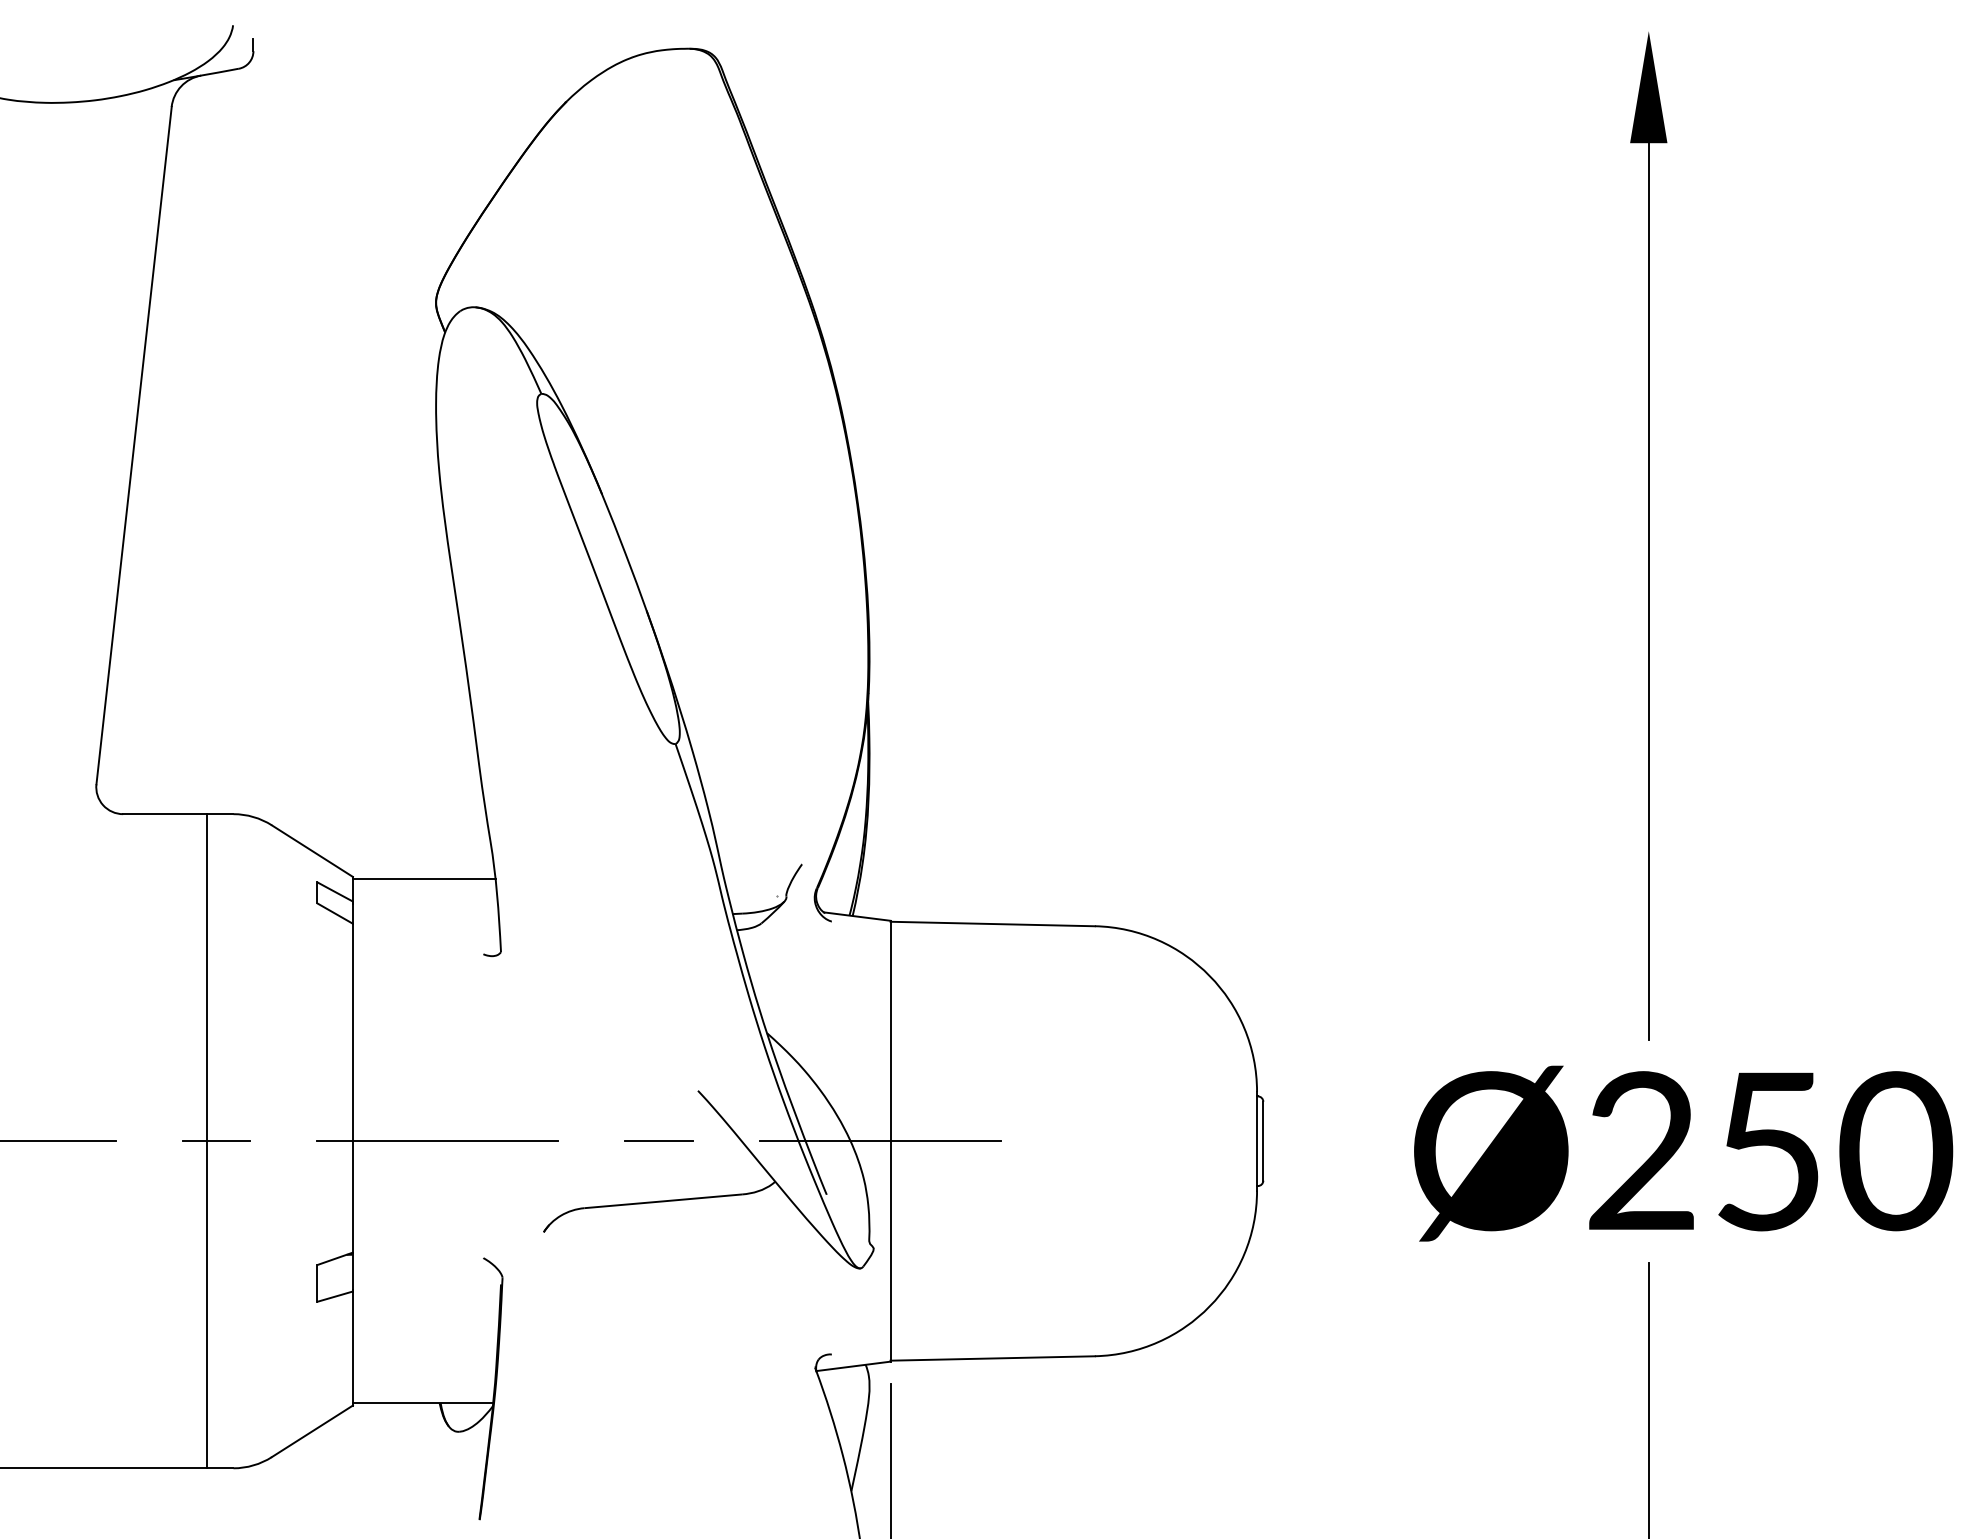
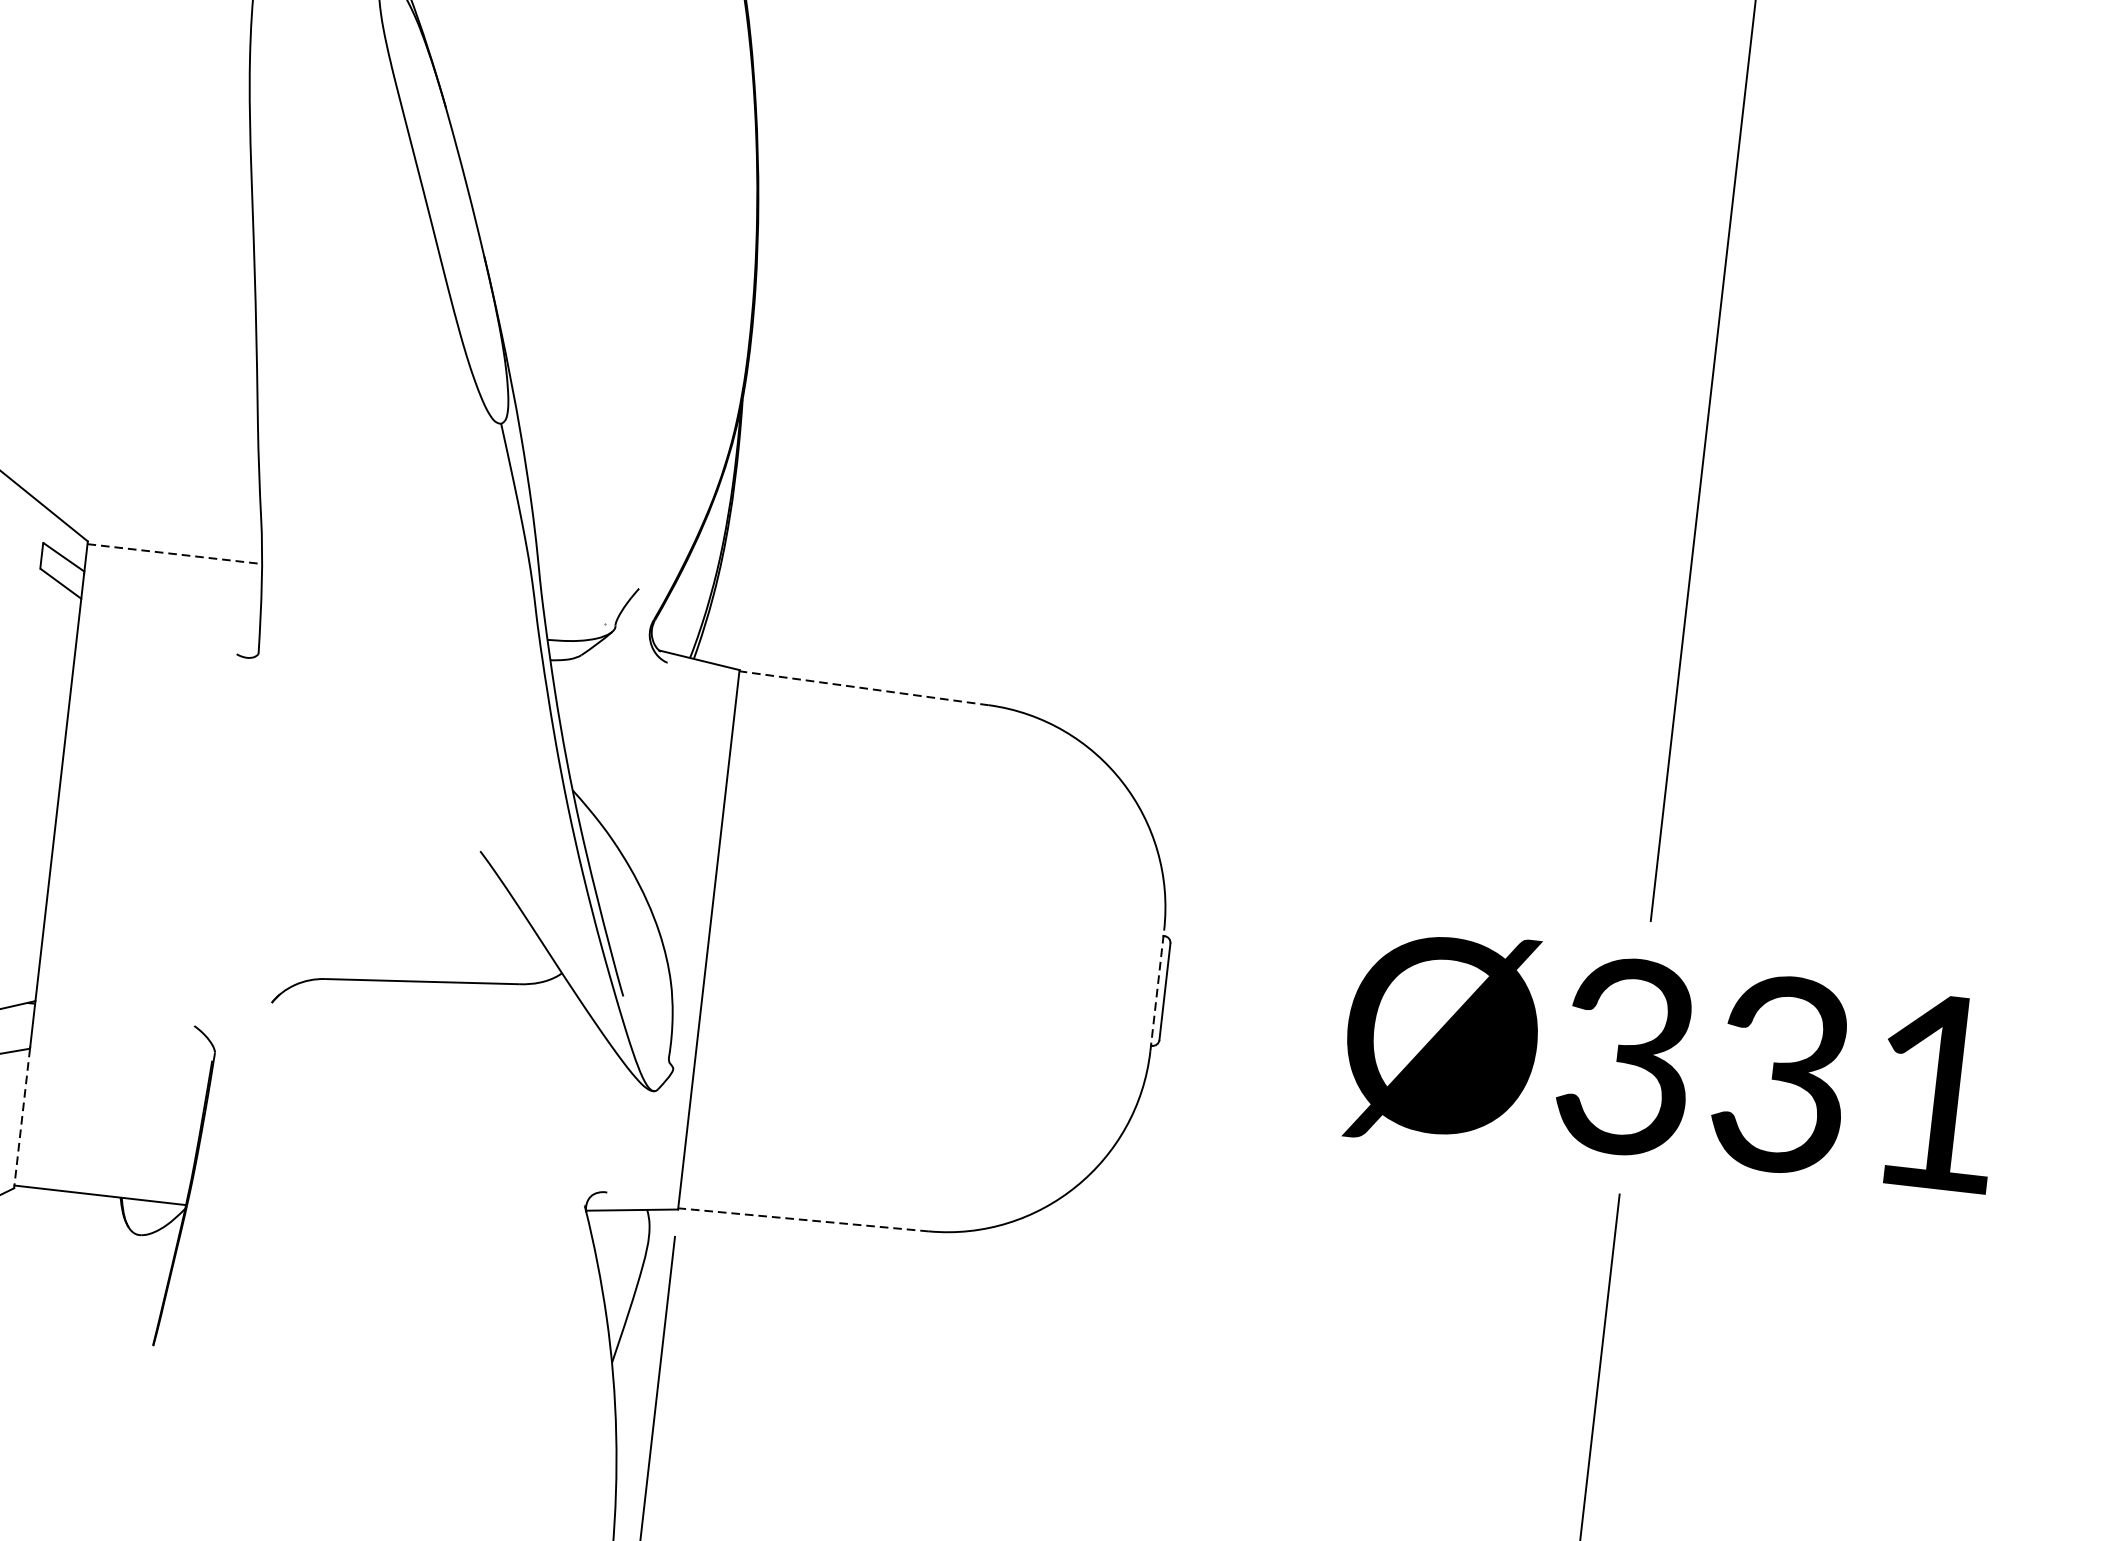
line: (424, 879) -> (175, 554), solid -> dashed
line: (992, 924) -> (863, 688), solid -> dashed
line: (658, 1140) -> (424, 906), removed
line: (1257, 1140) -> (1157, 990), solid -> dashed
line: (437, 1141) -> (154, 876), removed
line: (879, 1141) -> (695, 938), removed
text: (1770, 1151) -> (1784, 1075), Ø250 -> Ø331
line: (352, 1349) -> (21, 1119), solid -> dashed
line: (992, 1358) -> (803, 1219), solid -> dashed

